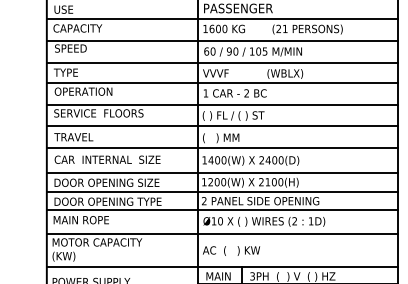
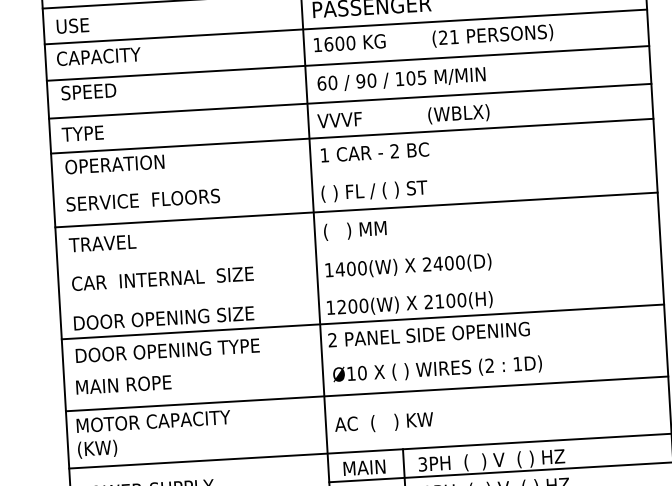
line: (222, 104) -> (354, 172), removed
line: (222, 148) -> (358, 248), removed
line: (222, 172) -> (360, 289), removed
line: (222, 210) -> (364, 354), removed

